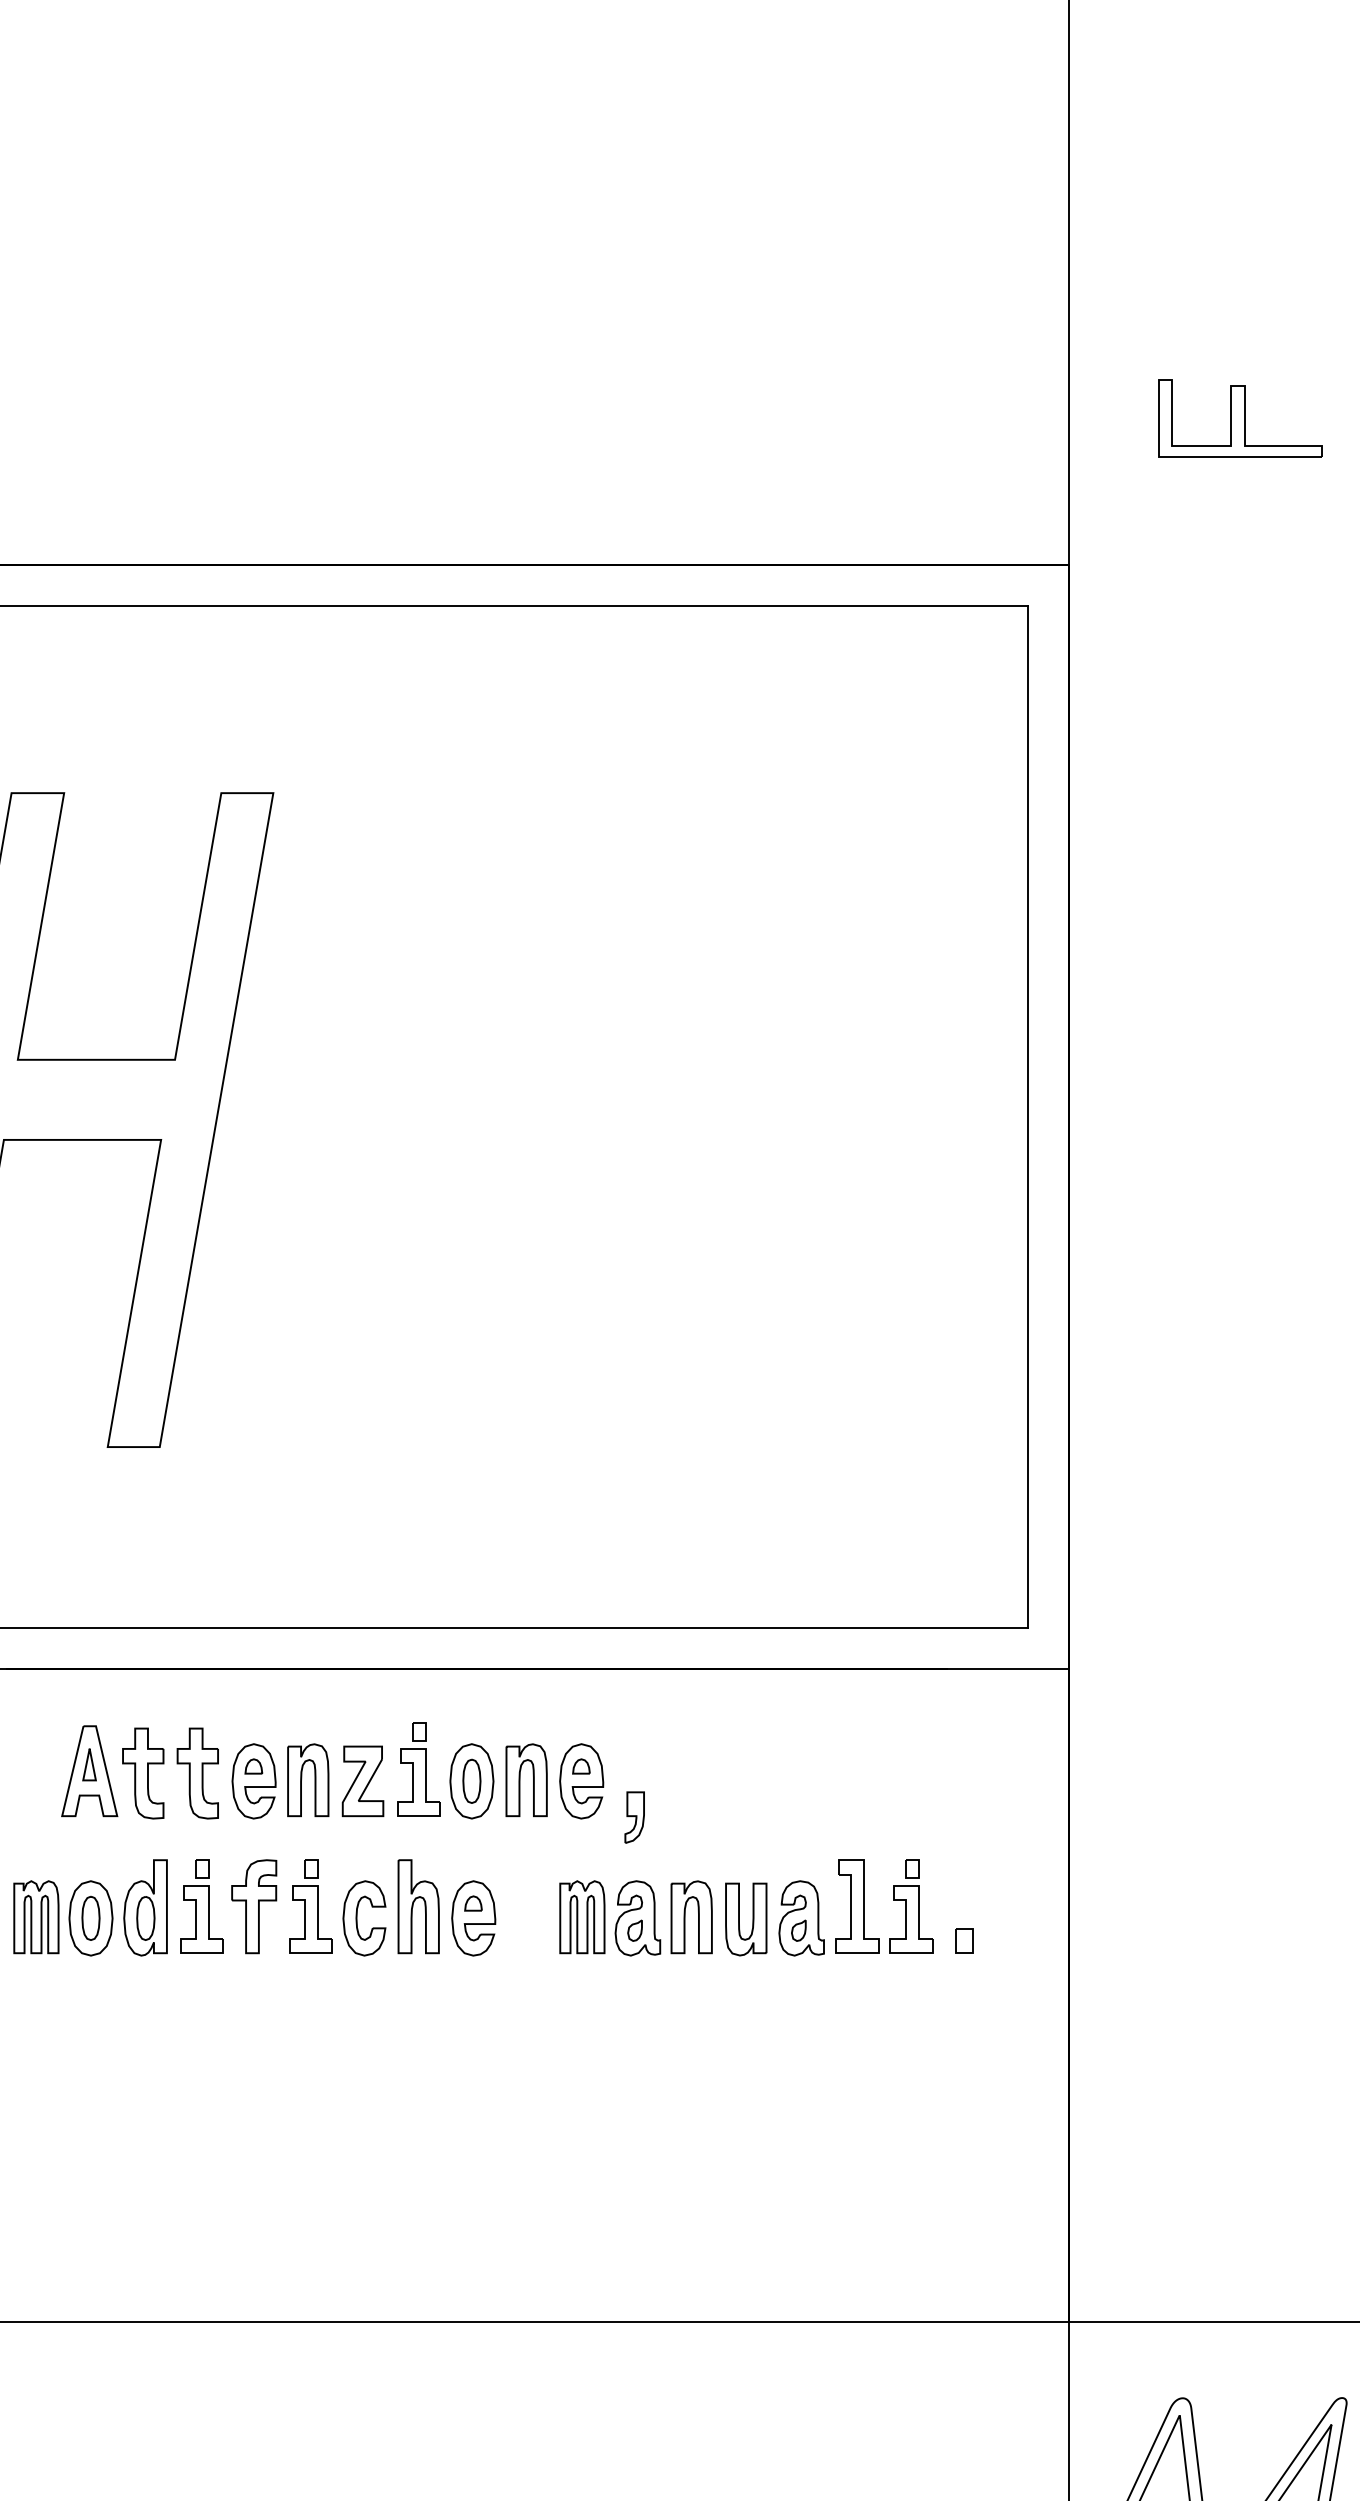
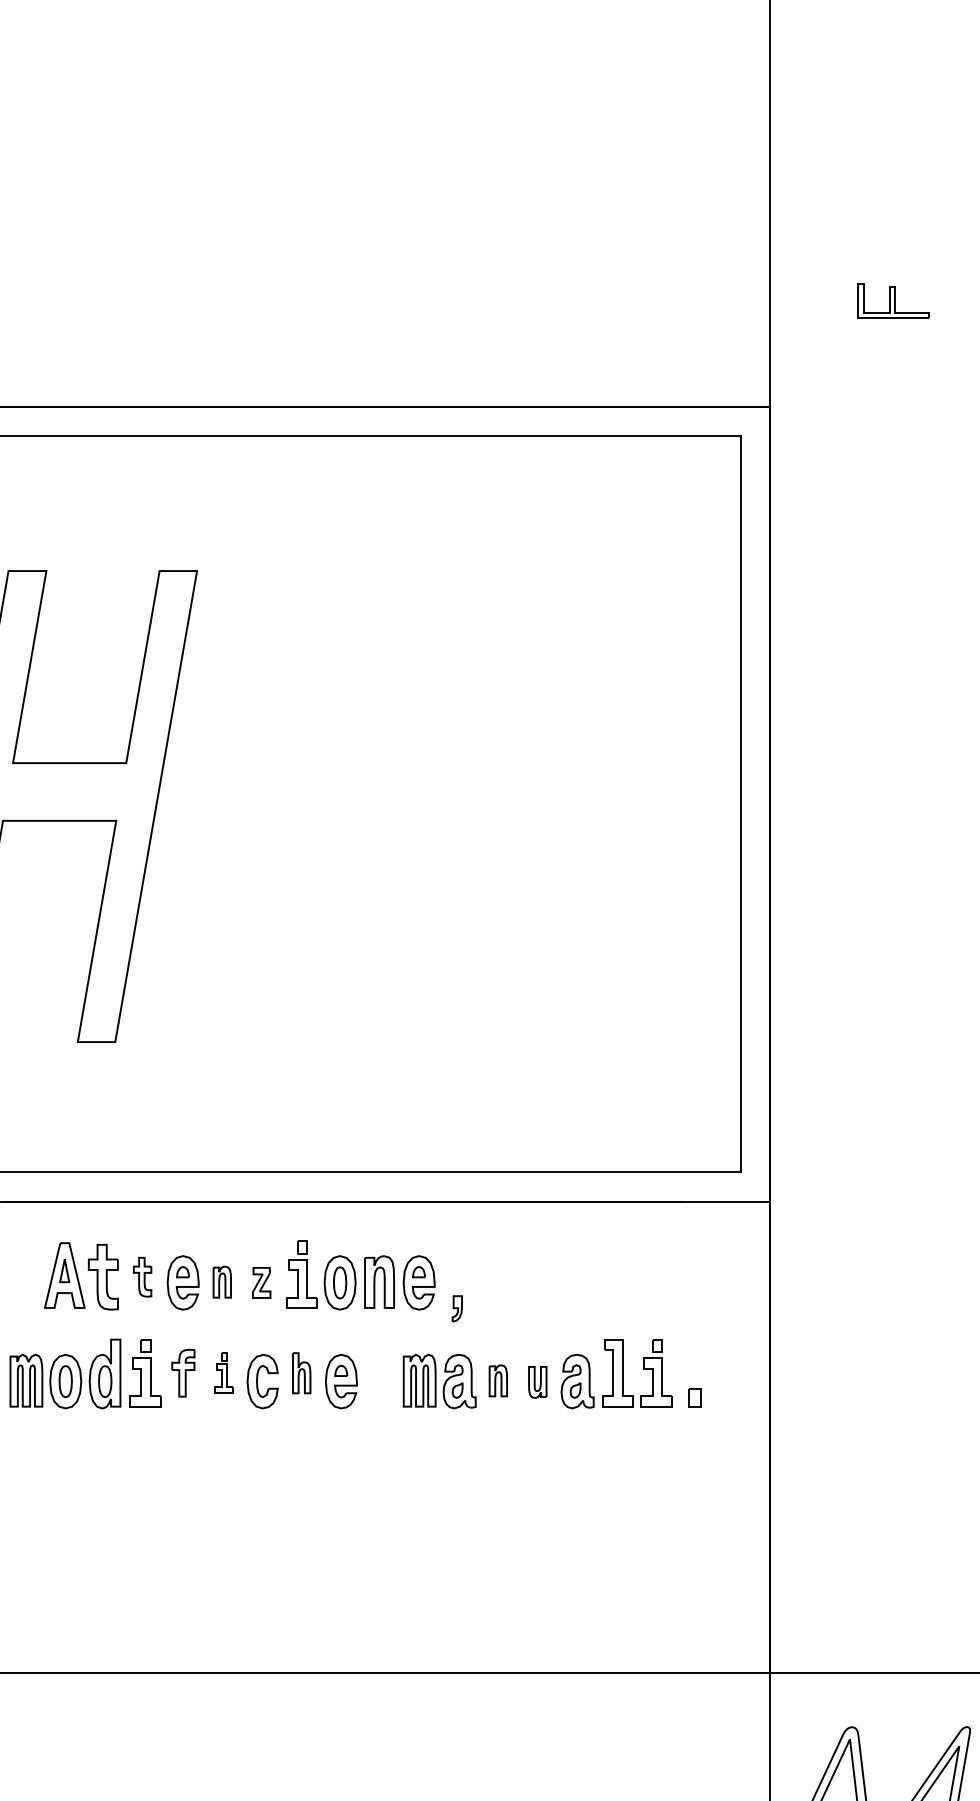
part: (1240, 418) -> (893, 301), size x0.6
part: (197, 1773) -> (142, 1277), size x0.6
part: (308, 1780) -> (222, 1282), size x0.6
part: (362, 1781) -> (261, 1282), size x0.6
part: (634, 1817) -> (457, 1308), size x0.7
part: (254, 1906) -> (183, 1373), size x0.7
part: (310, 1906) -> (223, 1373), size x0.6
part: (418, 1906) -> (301, 1373), size x0.6
part: (691, 1917) -> (498, 1380), size x0.6
part: (746, 1919) -> (537, 1382), size x0.6

